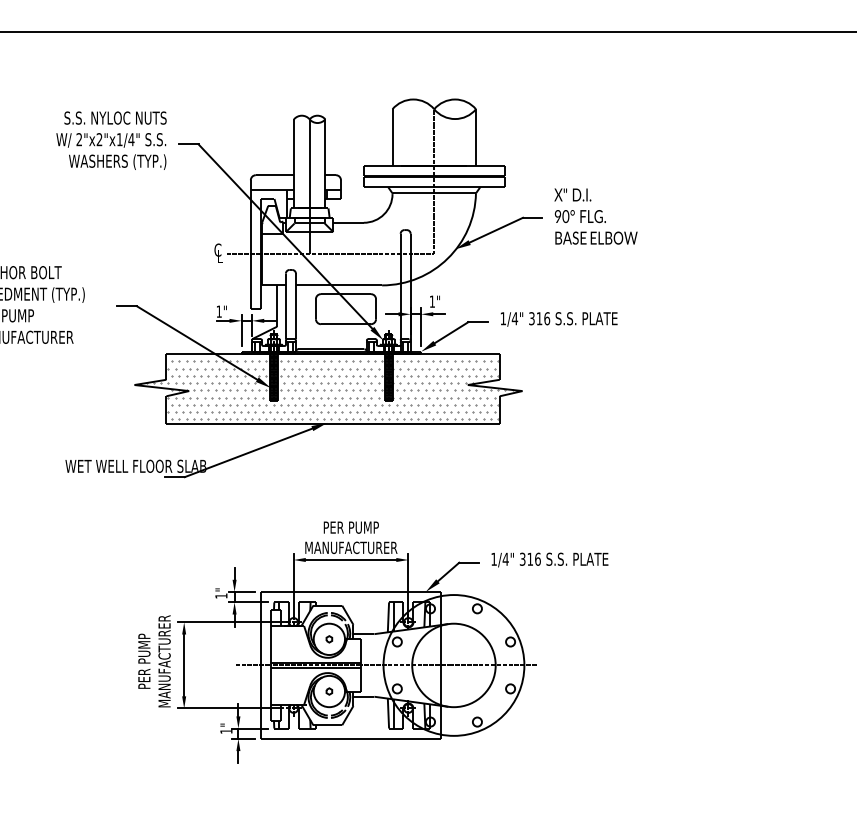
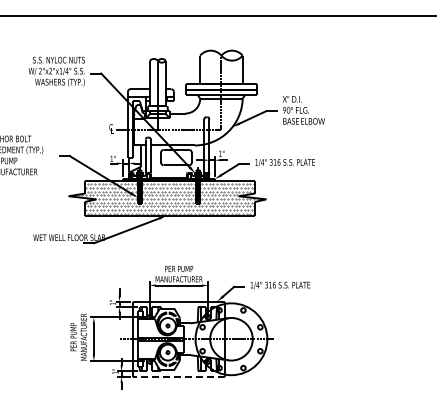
line: (352, 738) -> (179, 376), solid -> dashed

